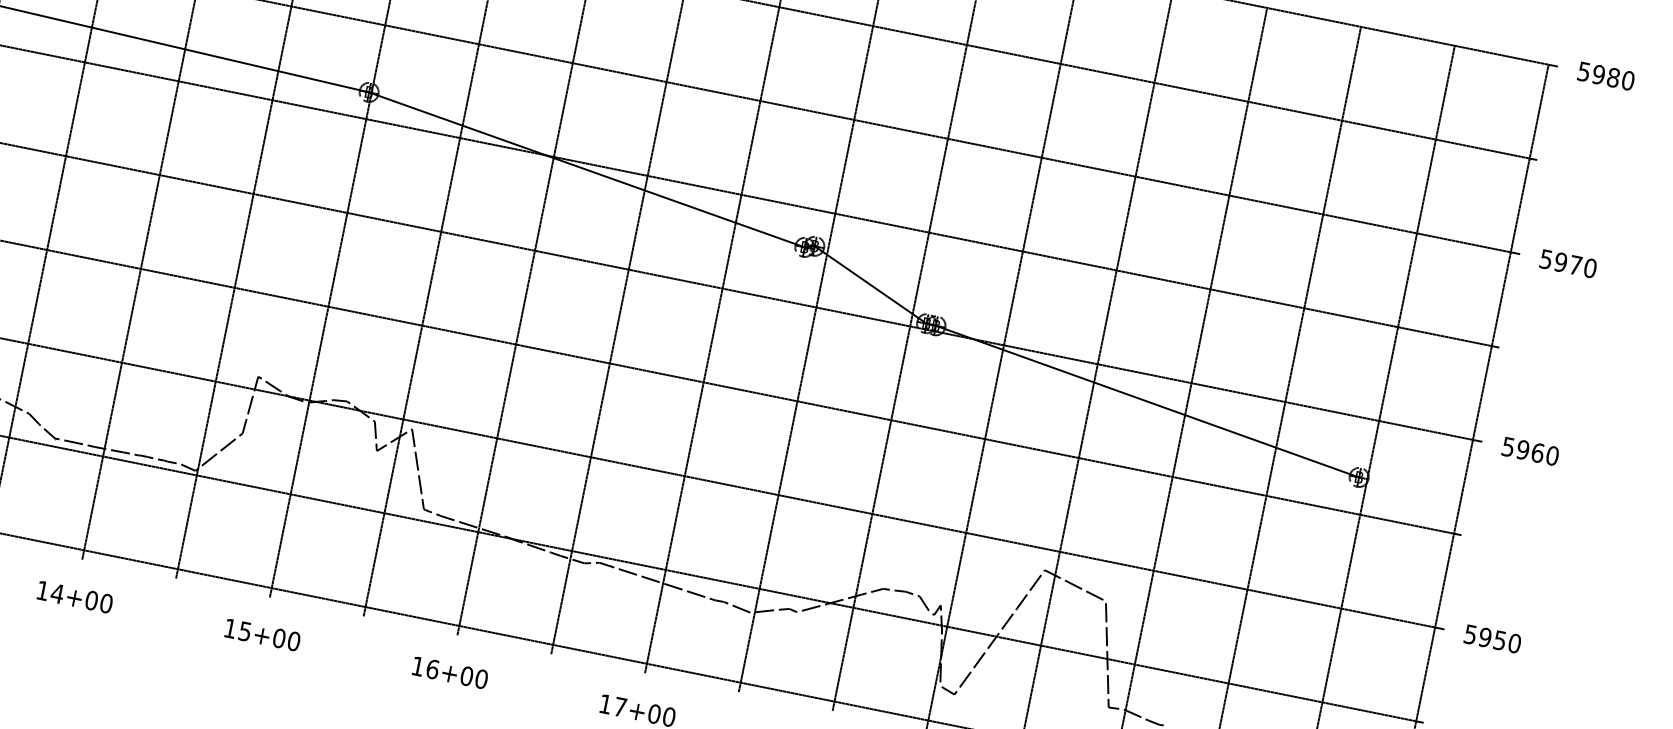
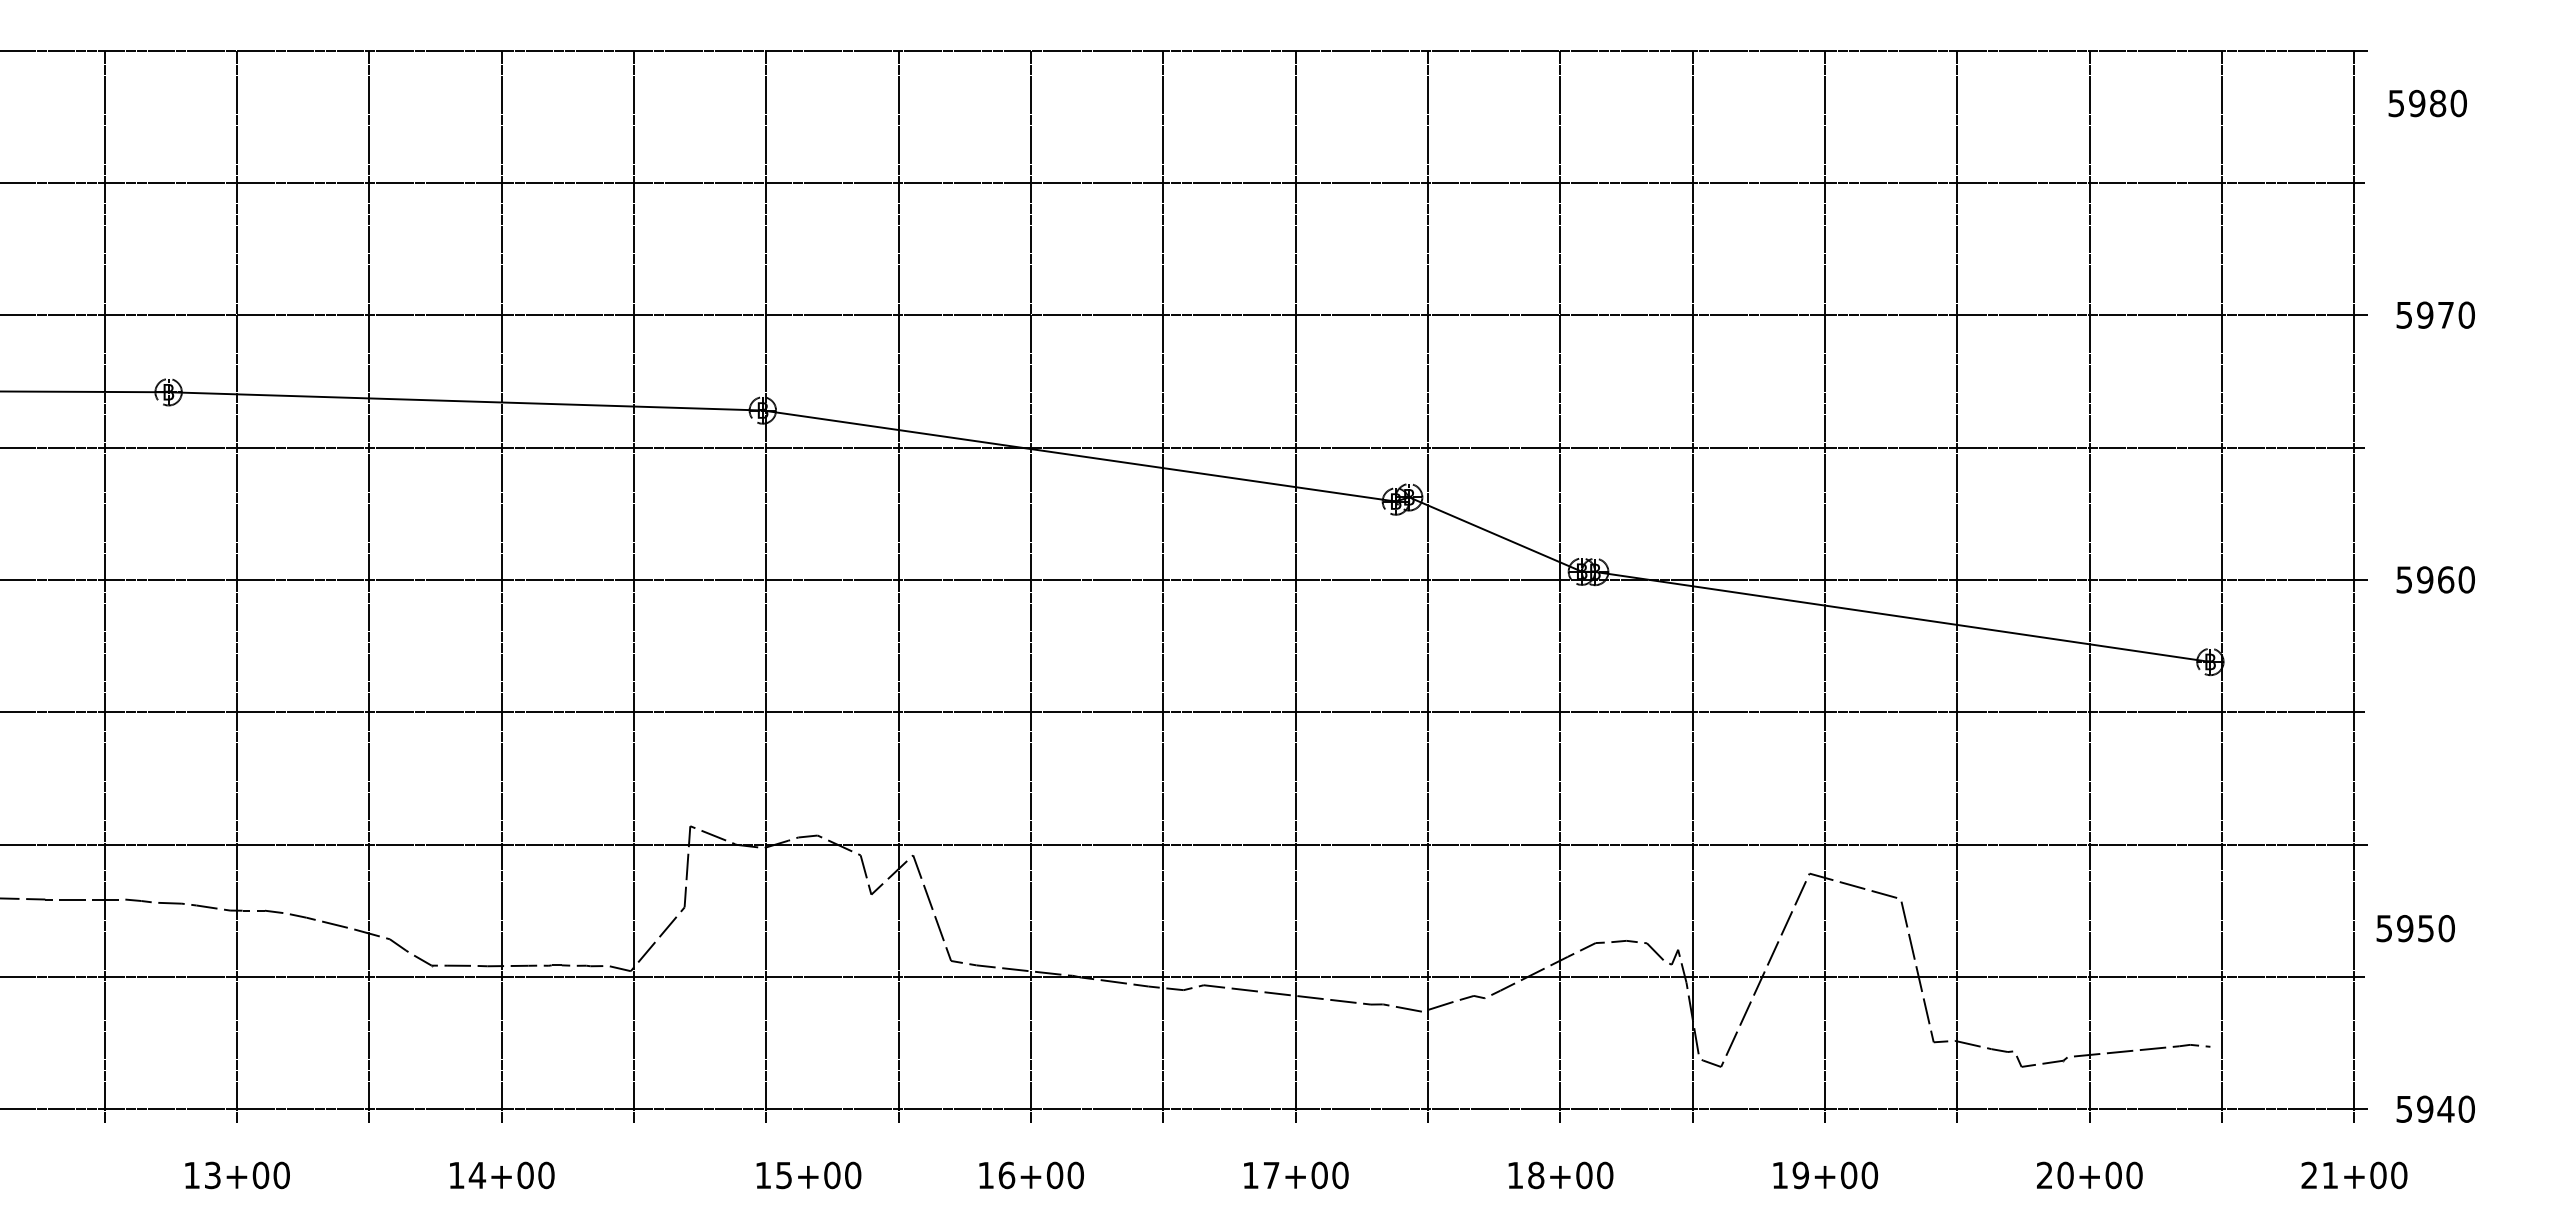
text: (1606, 76) -> (2427, 103), moved
text: (262, 635) -> (808, 1175), moved
text: (1492, 639) -> (2415, 928), moved

